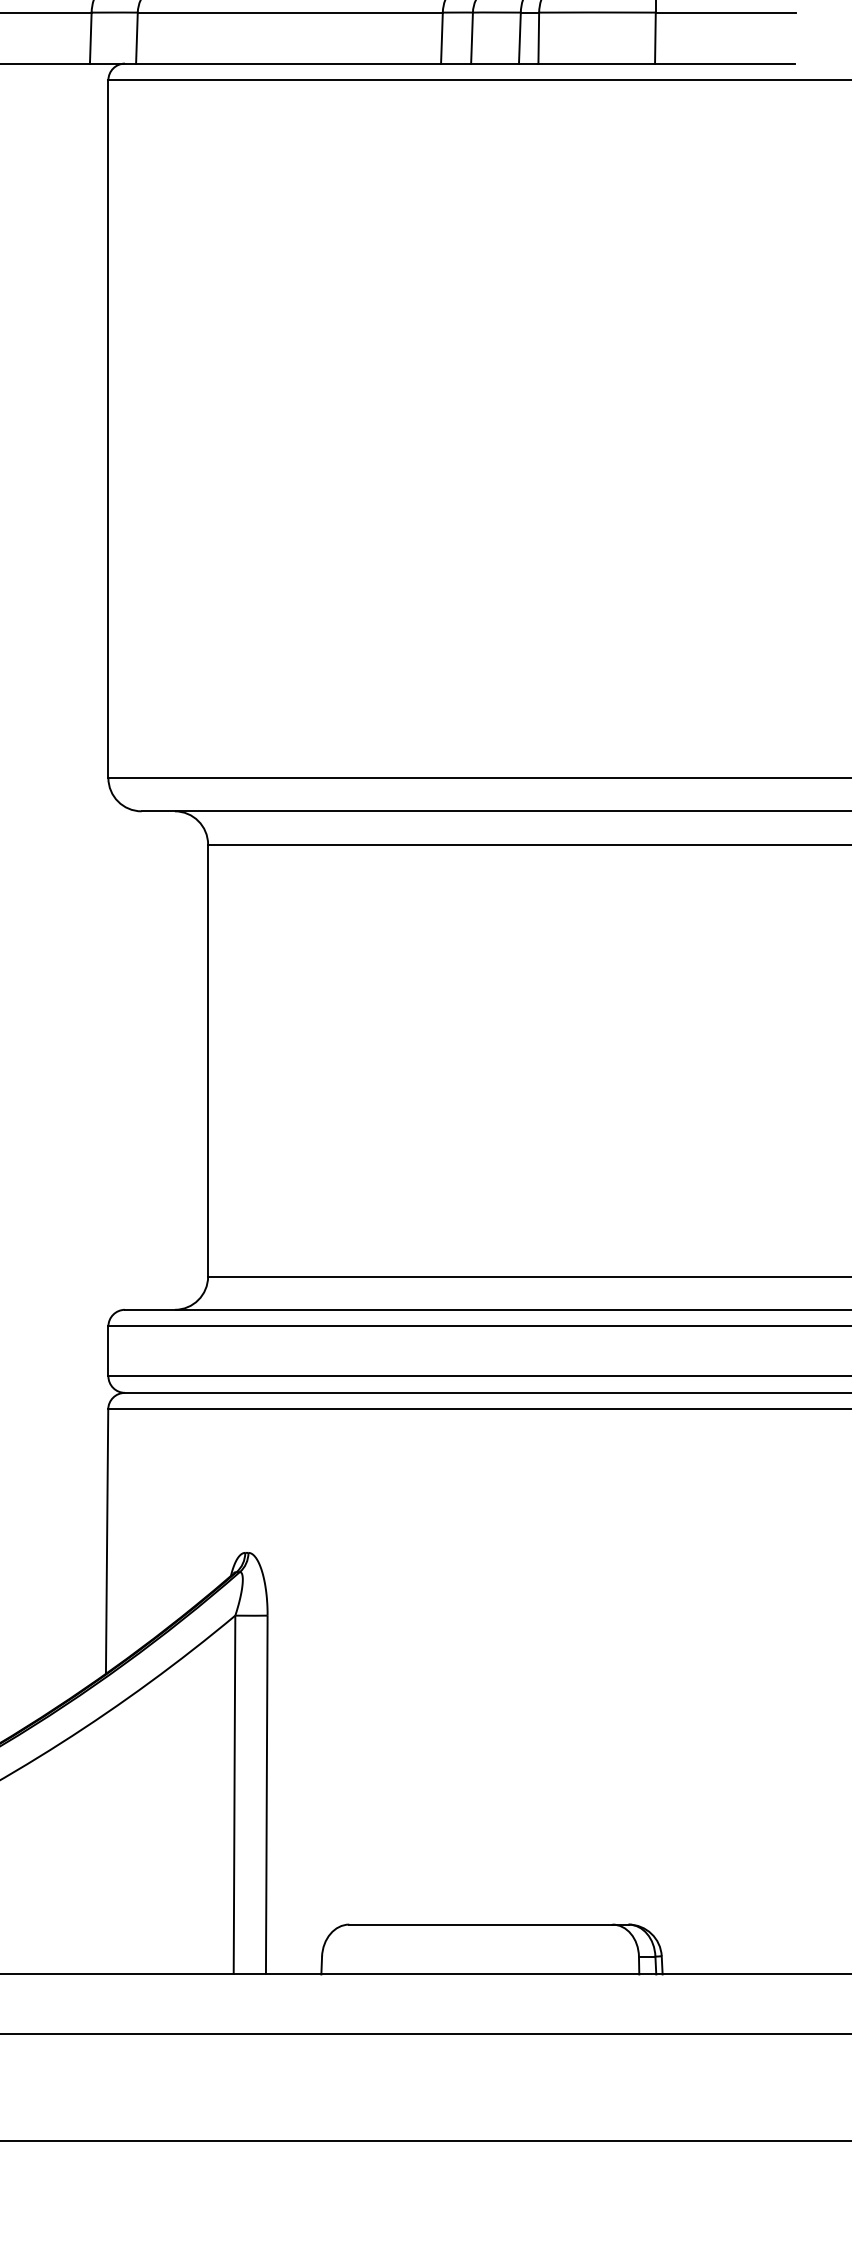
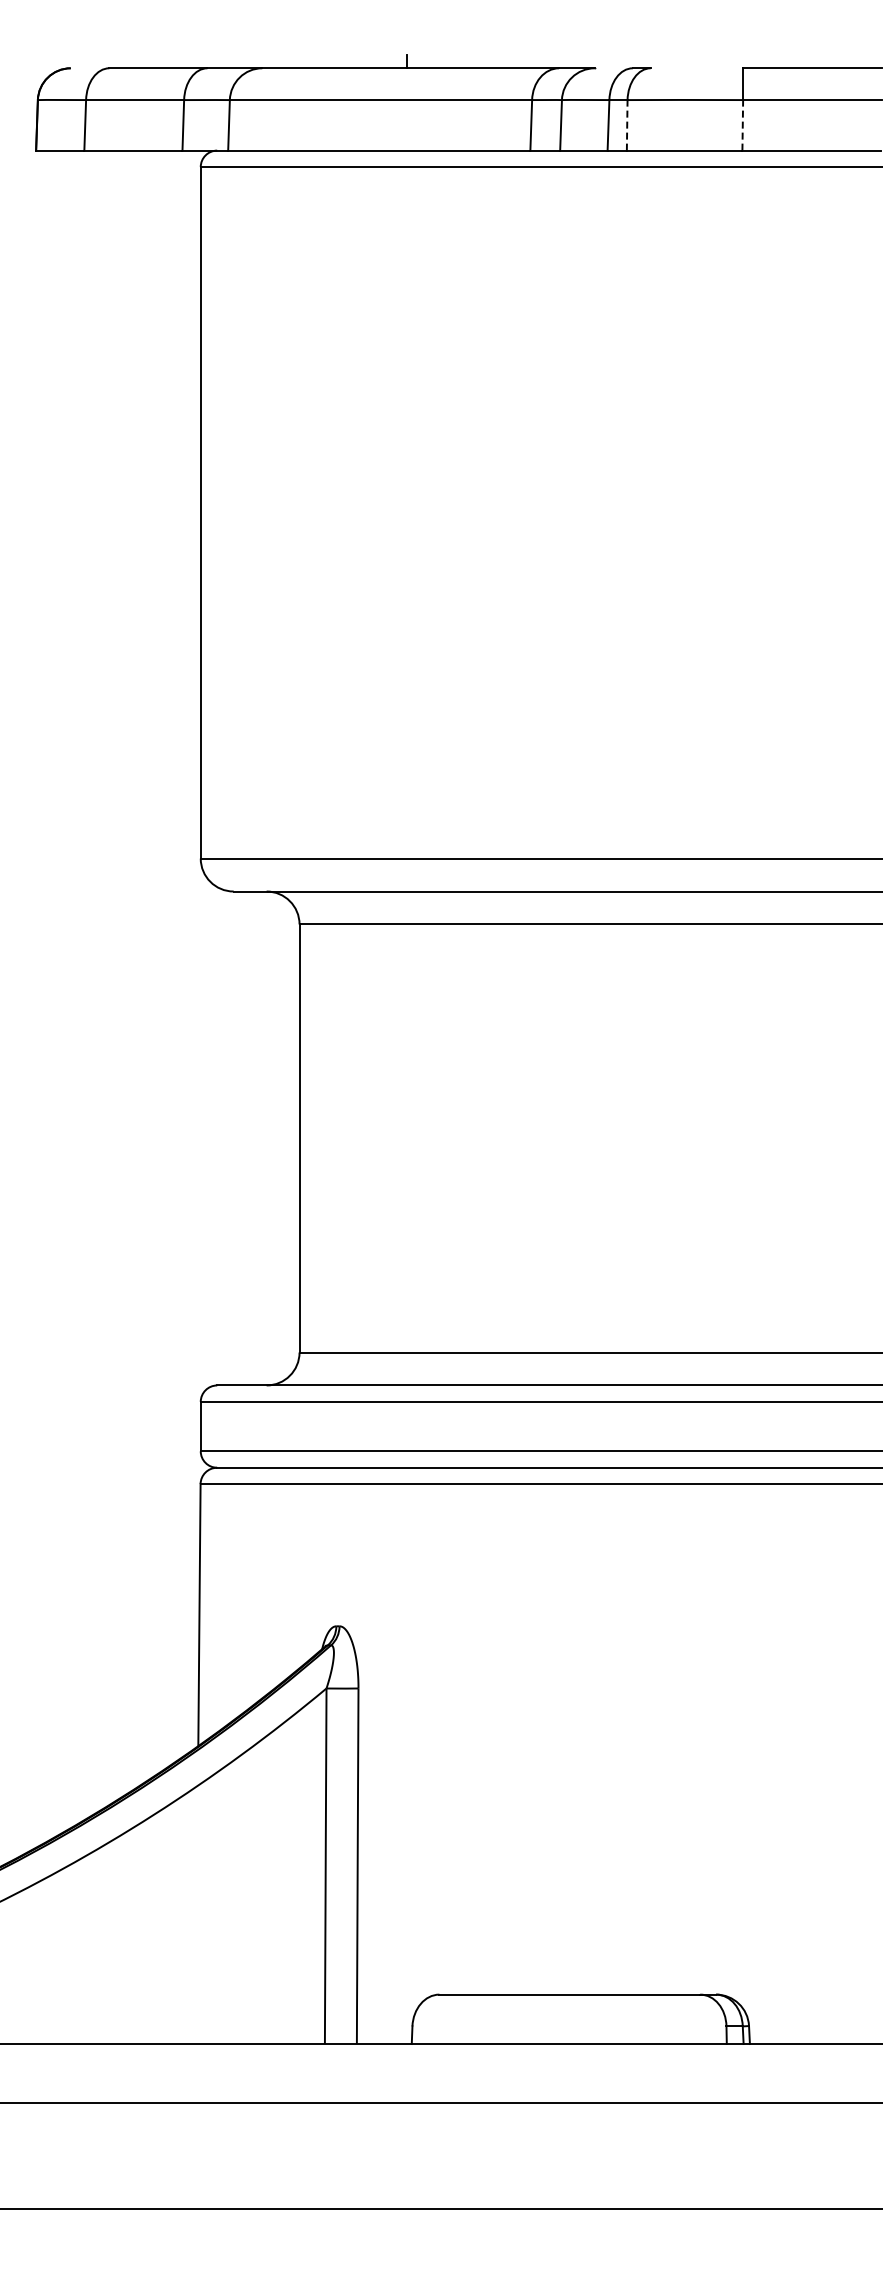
line: (539, 37) -> (627, 124), solid -> dashed
line: (655, 37) -> (742, 124), solid -> dashed

